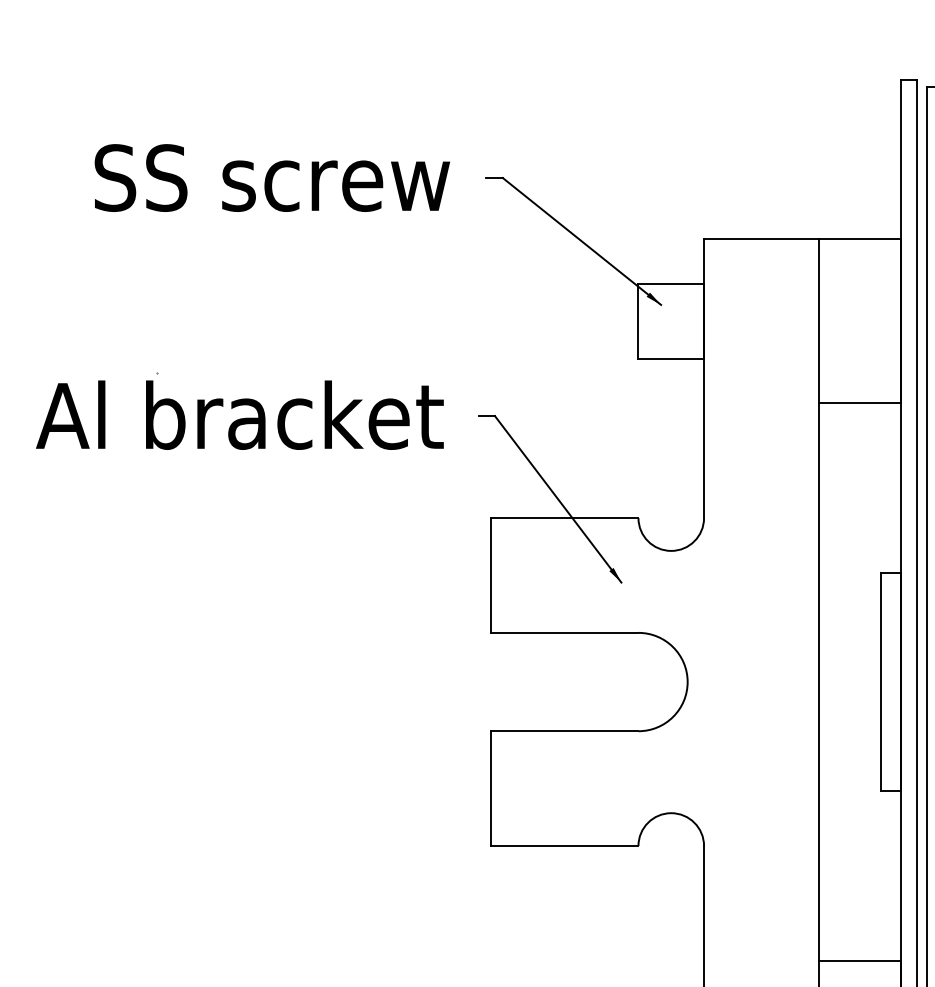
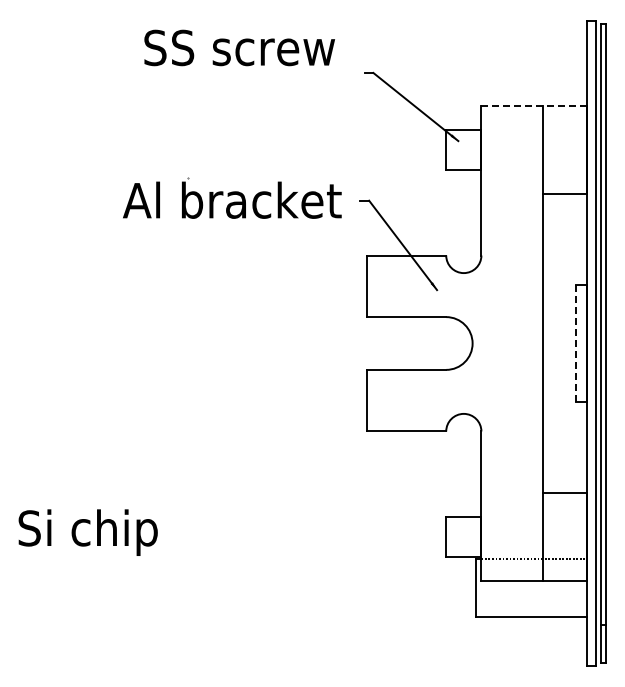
text: (271, 177) -> (239, 47), moved
line: (802, 238) -> (534, 105), solid -> dashed
line: (881, 682) -> (576, 343), solid -> dashed

